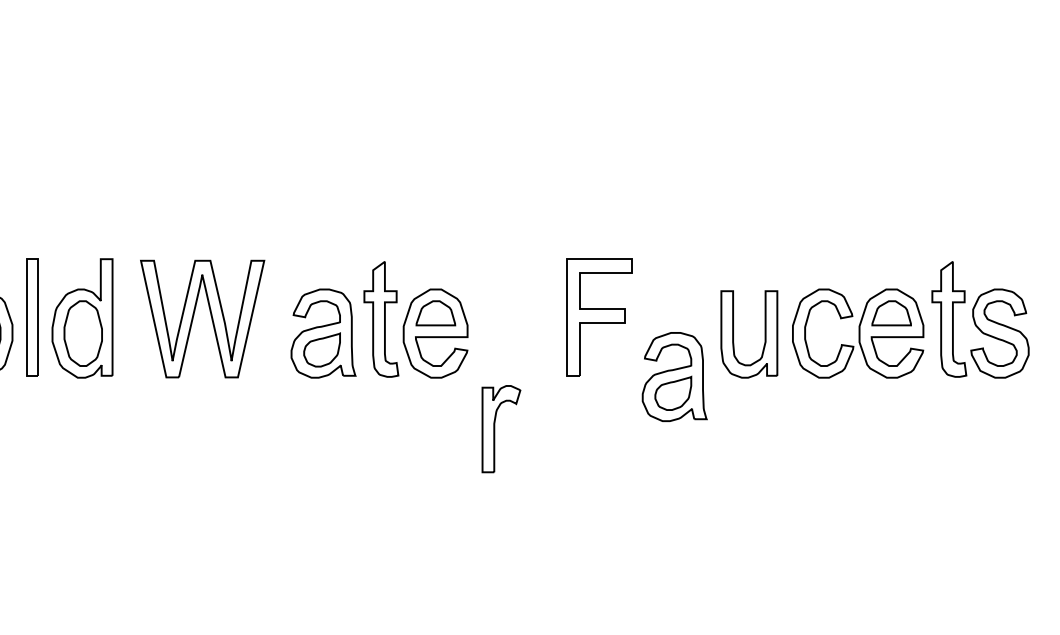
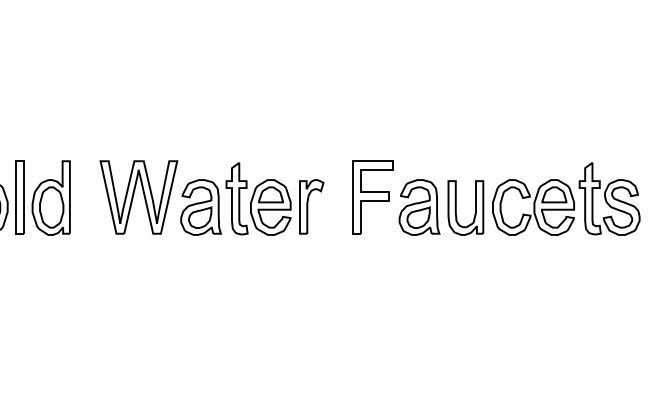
part: (201, 319) -> (138, 197), moved
part: (674, 377) -> (419, 207), moved
part: (501, 428) -> (311, 206), moved

